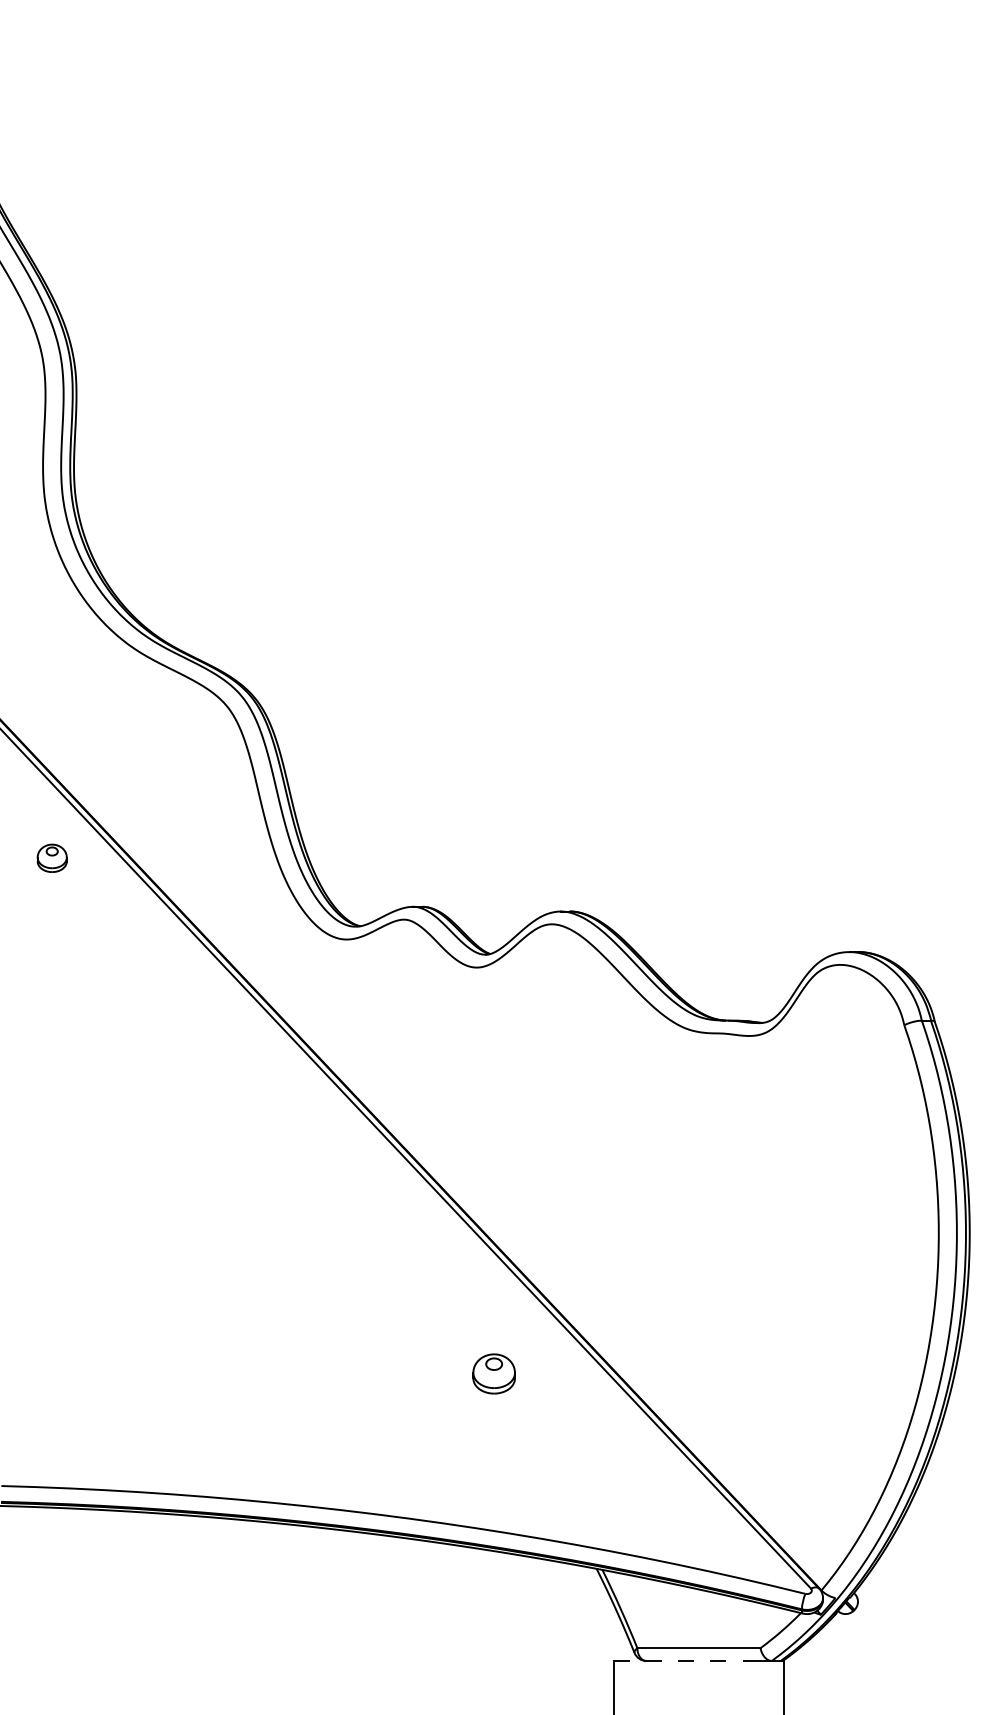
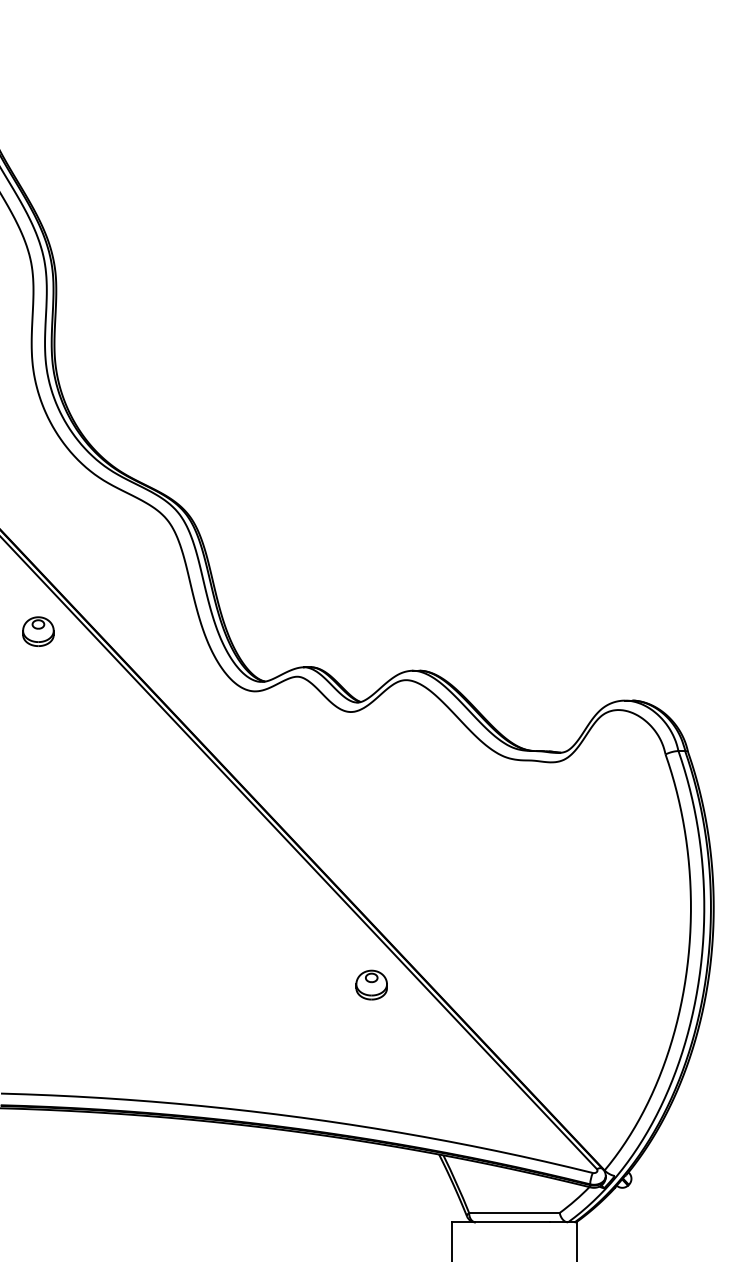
part: (52, 858) -> (38, 631), size x1.43
part: (493, 1373) -> (371, 984), moved
line: (680, 1661) -> (500, 1222), dashed -> solid

